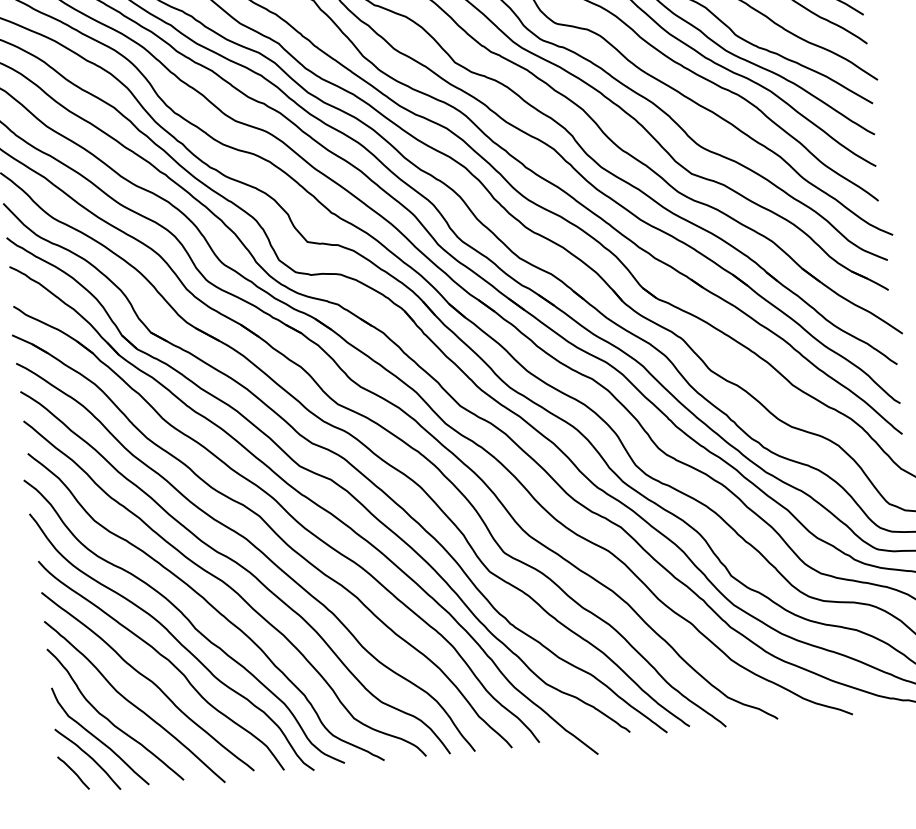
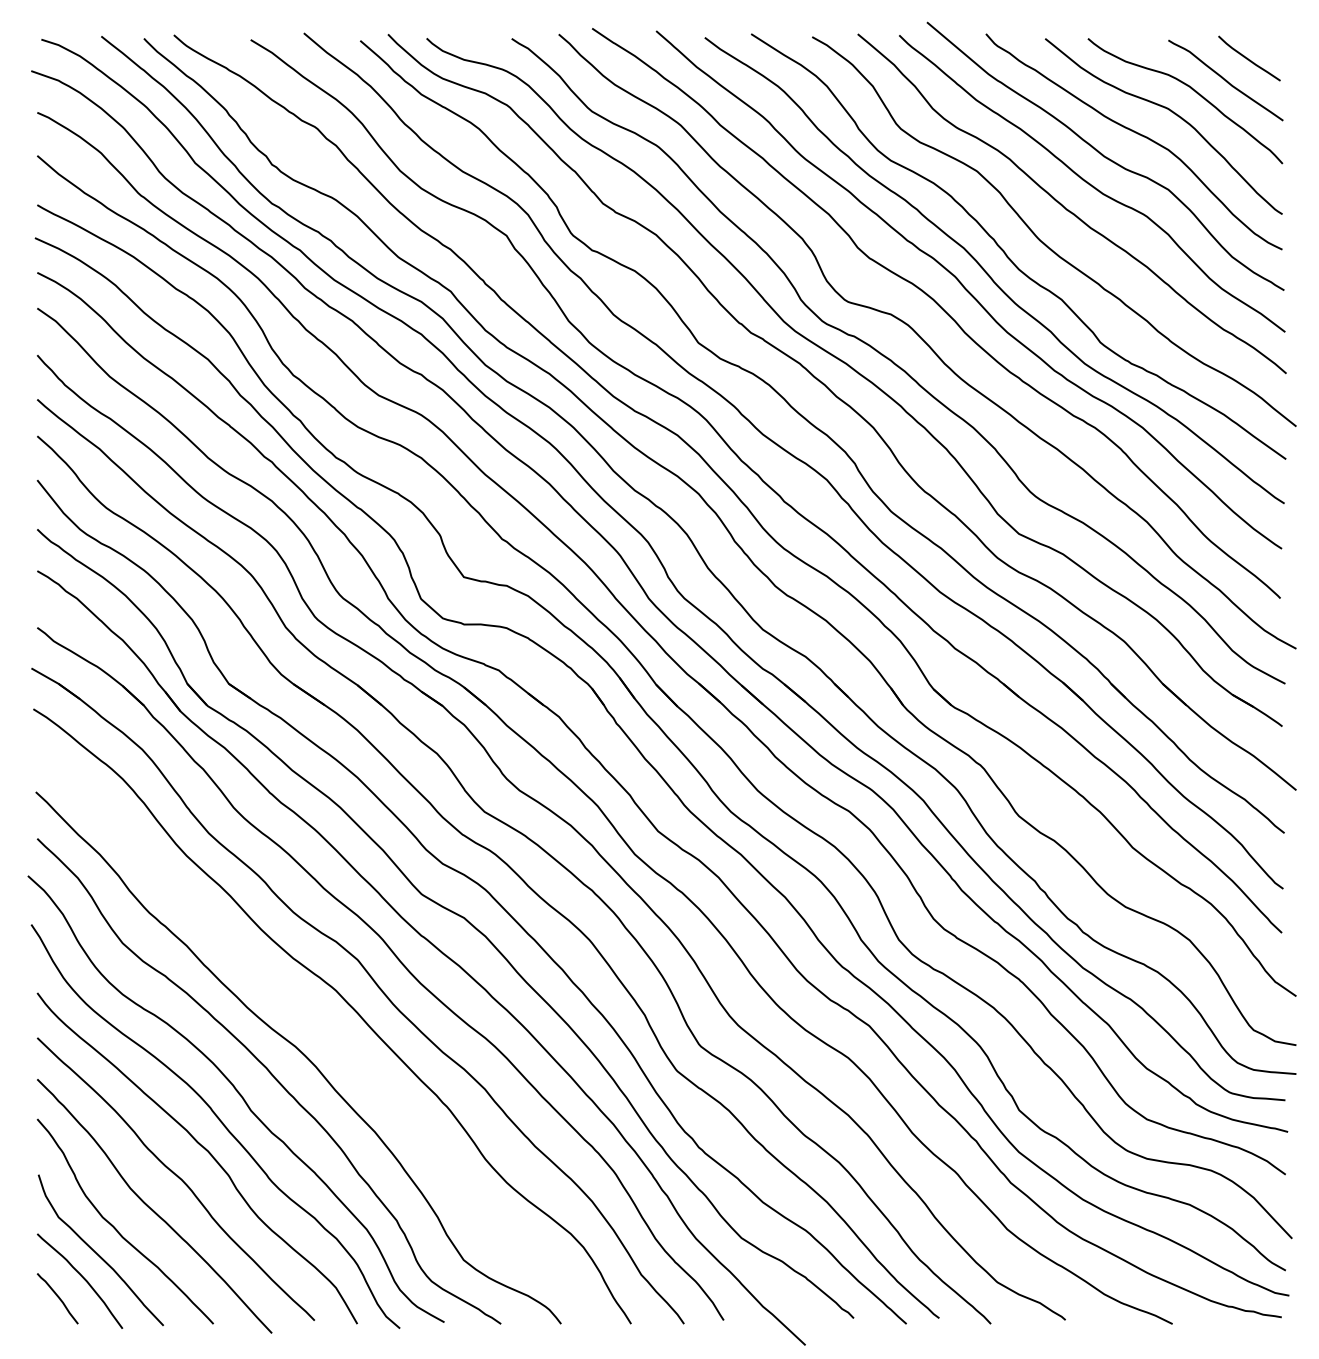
curve: (240, 566) -> (323, 1028), removed

